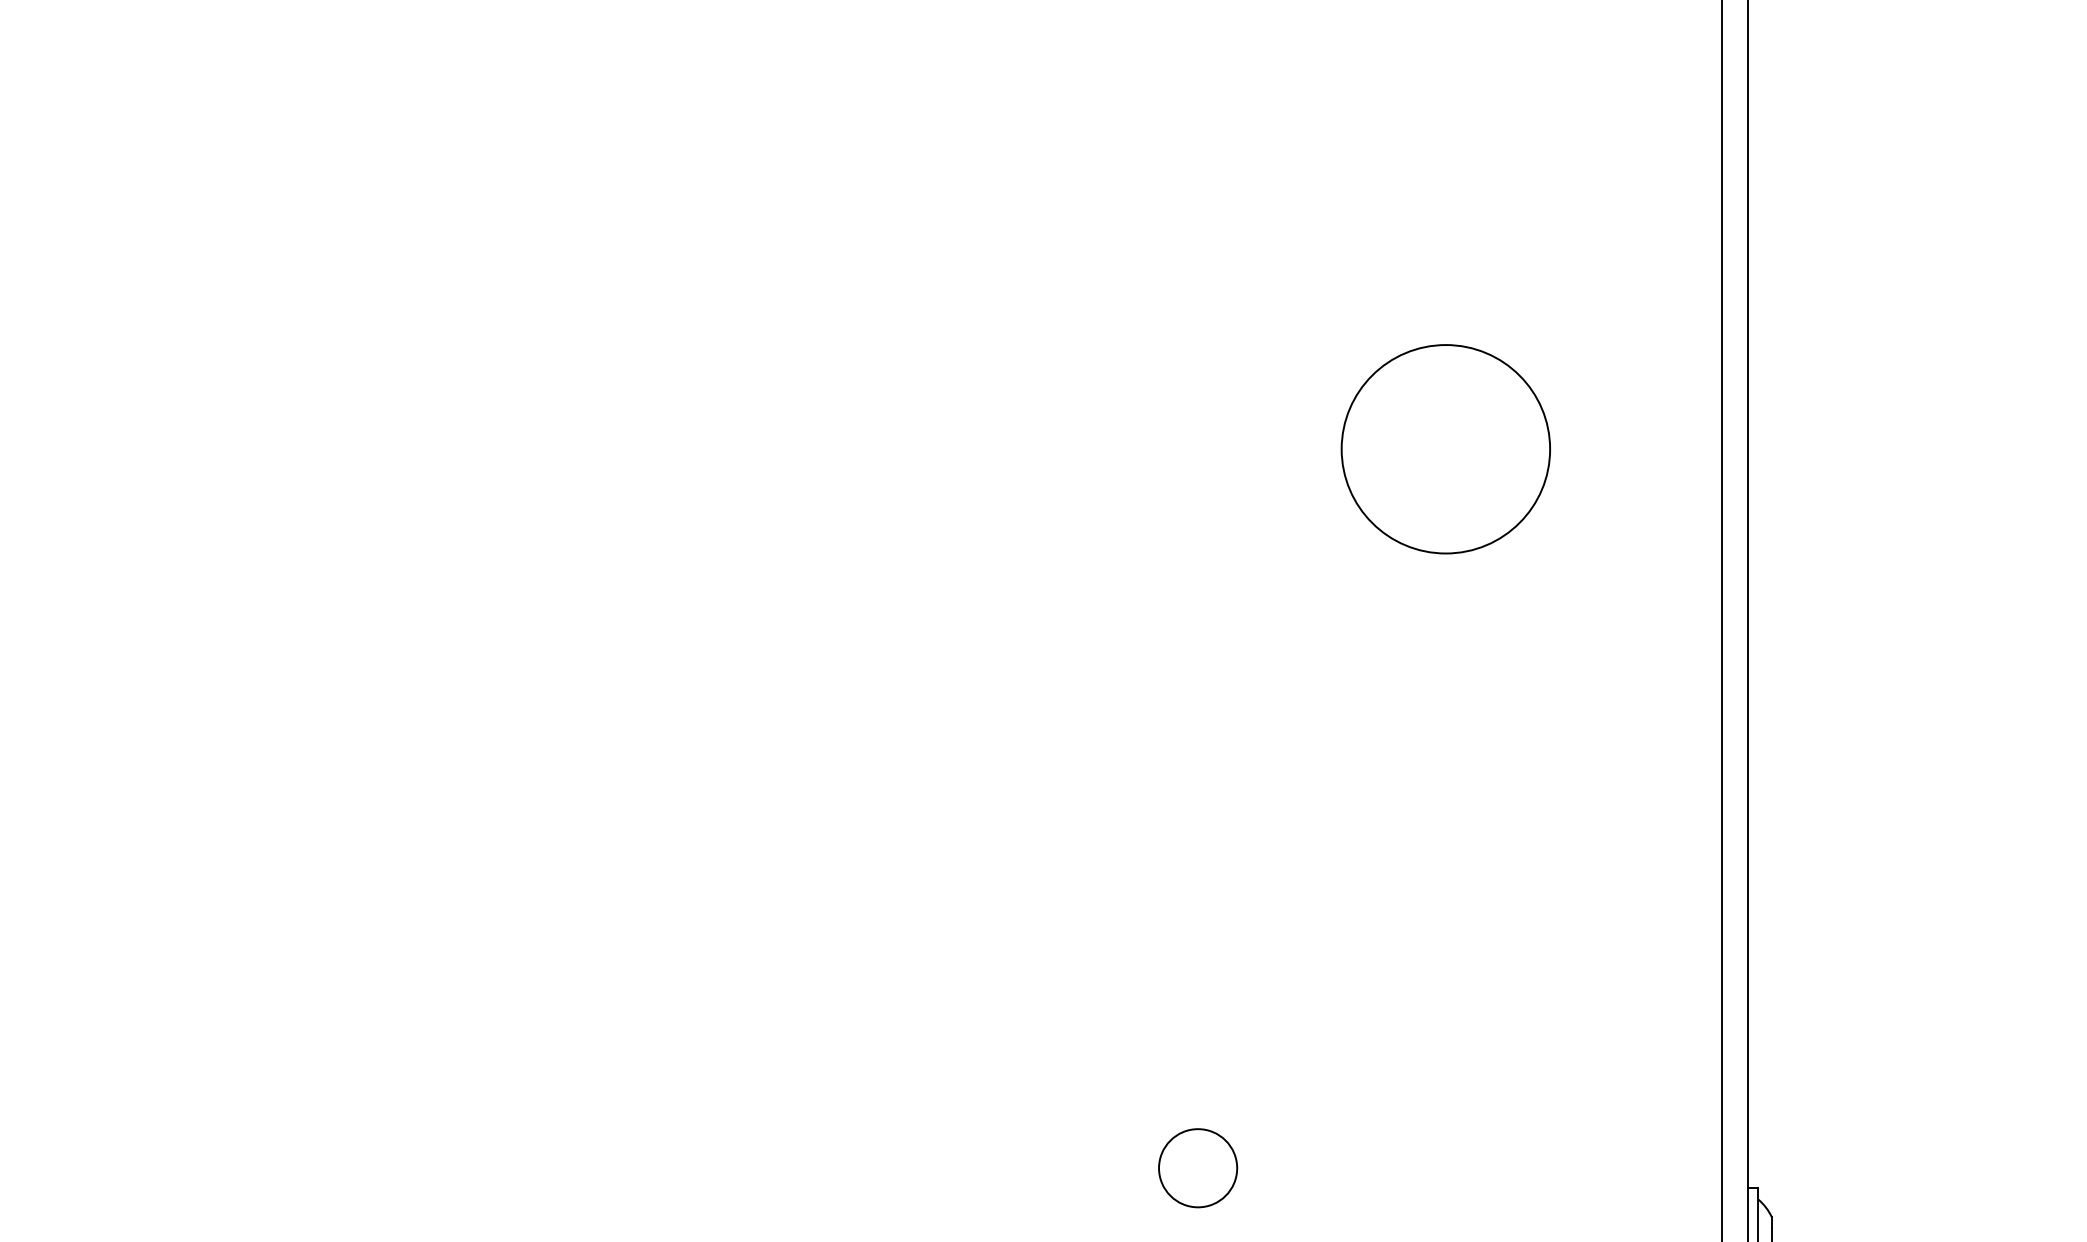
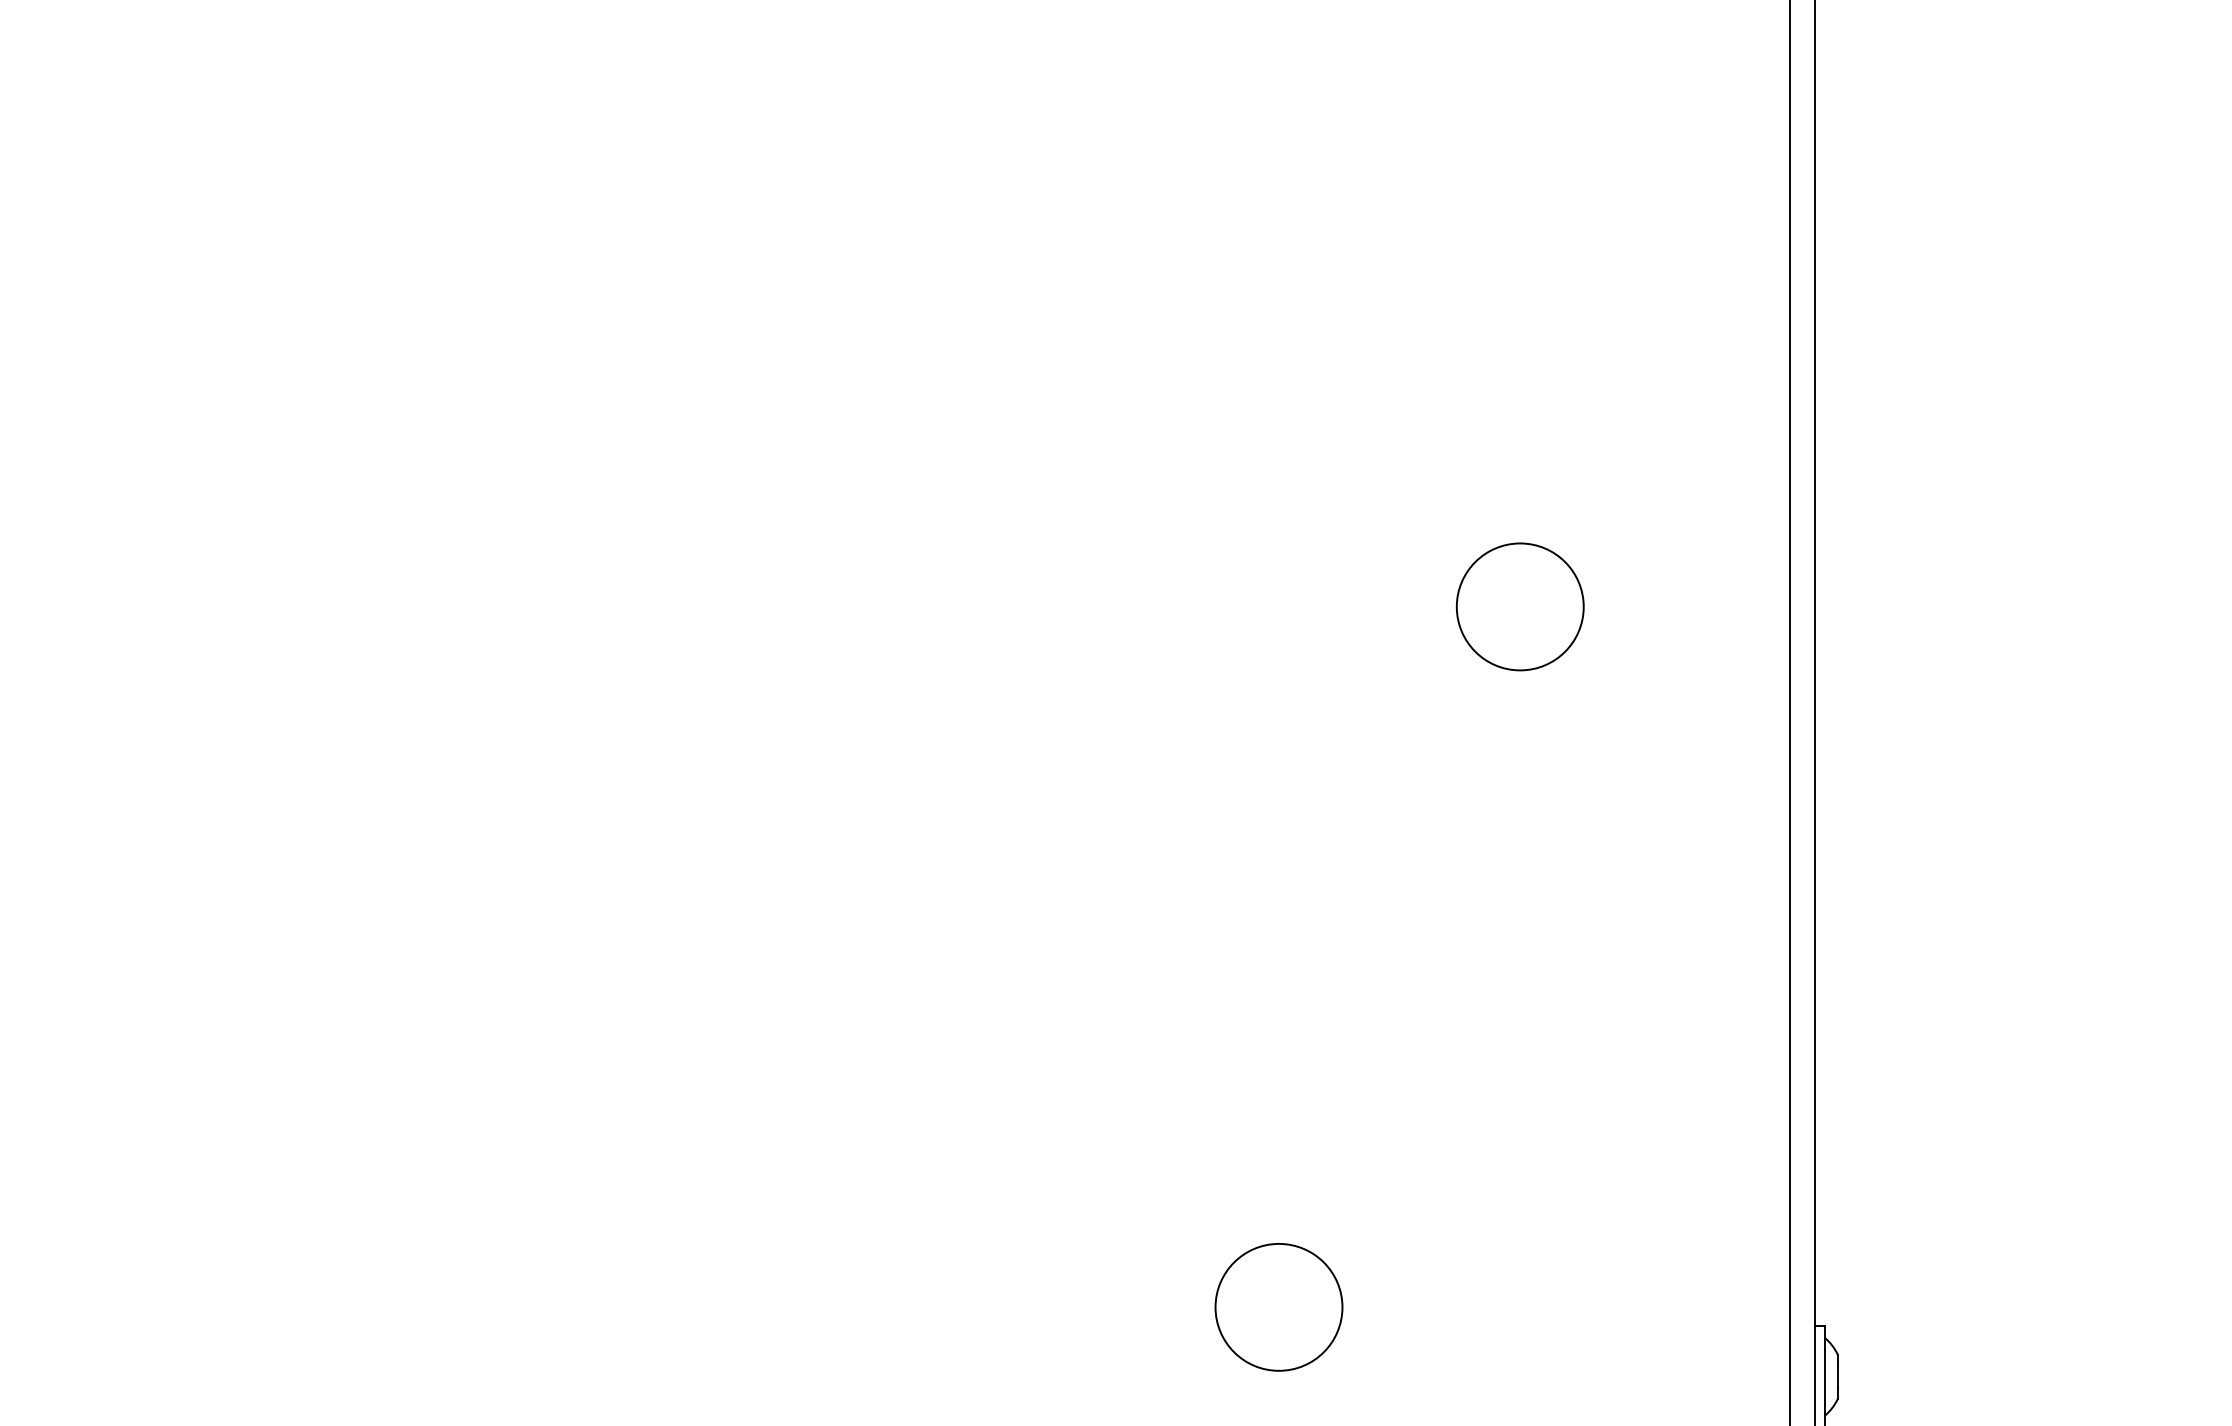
circle: (1444, 448) -> (1519, 606), size x0.62
circle: (1197, 1167) -> (1278, 1306), size x1.67

